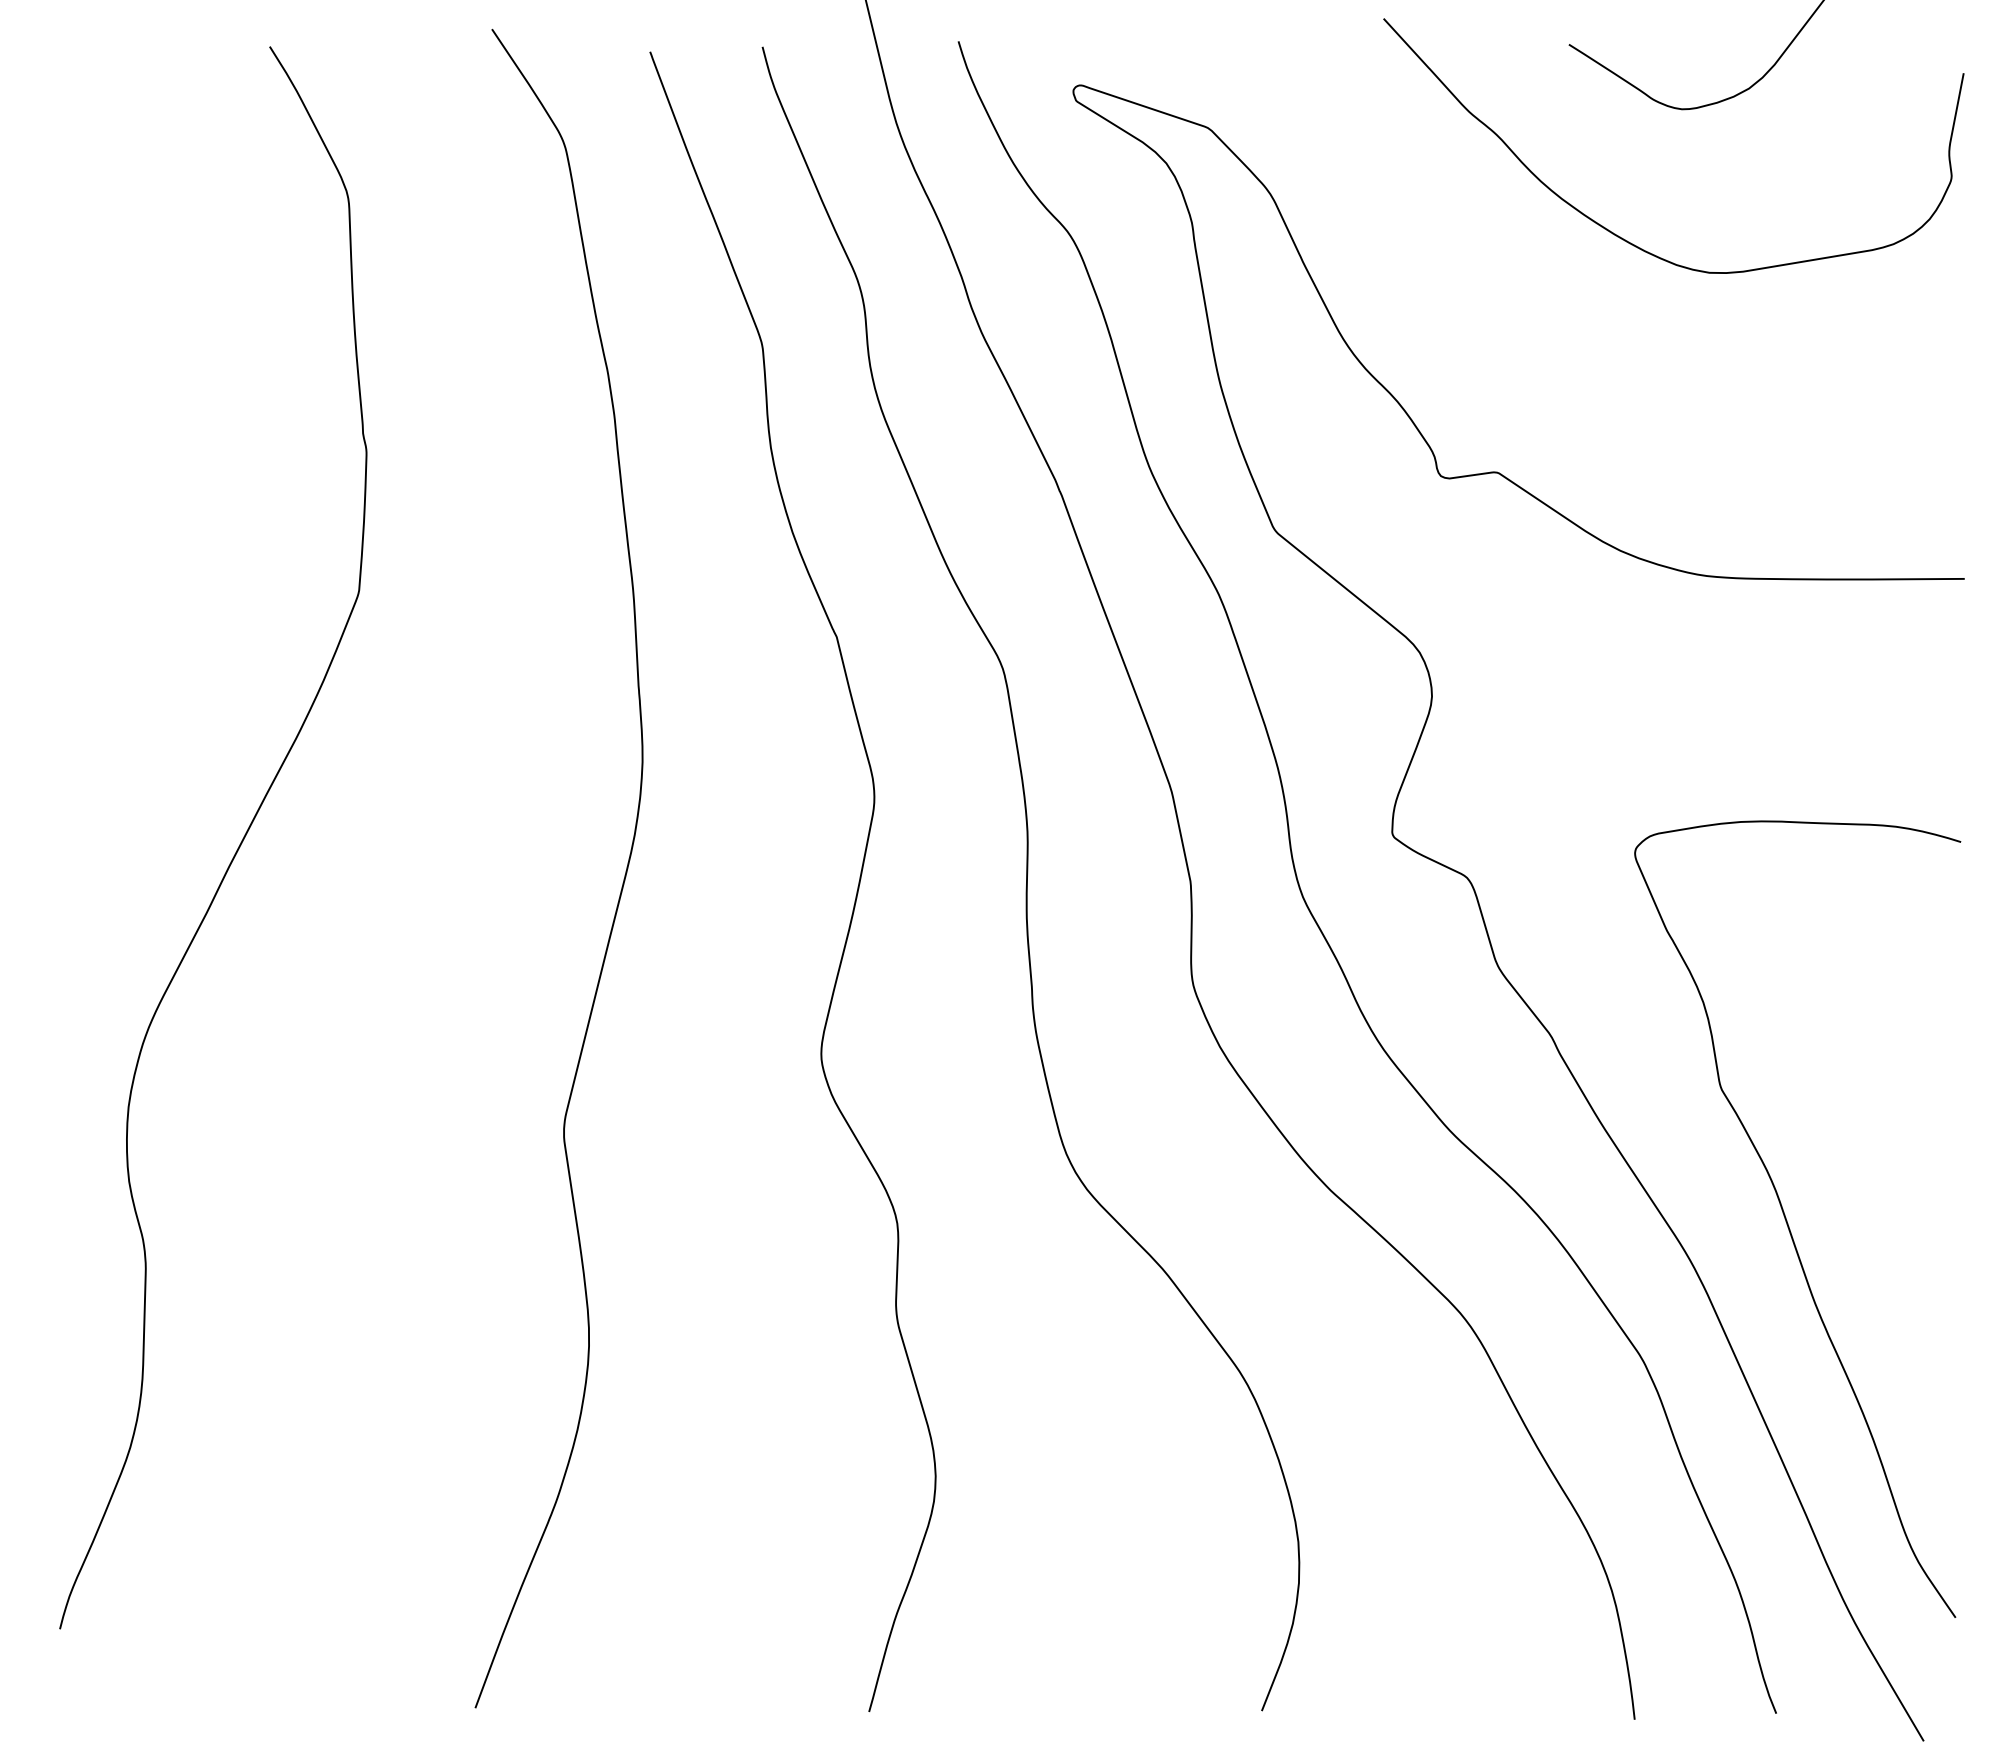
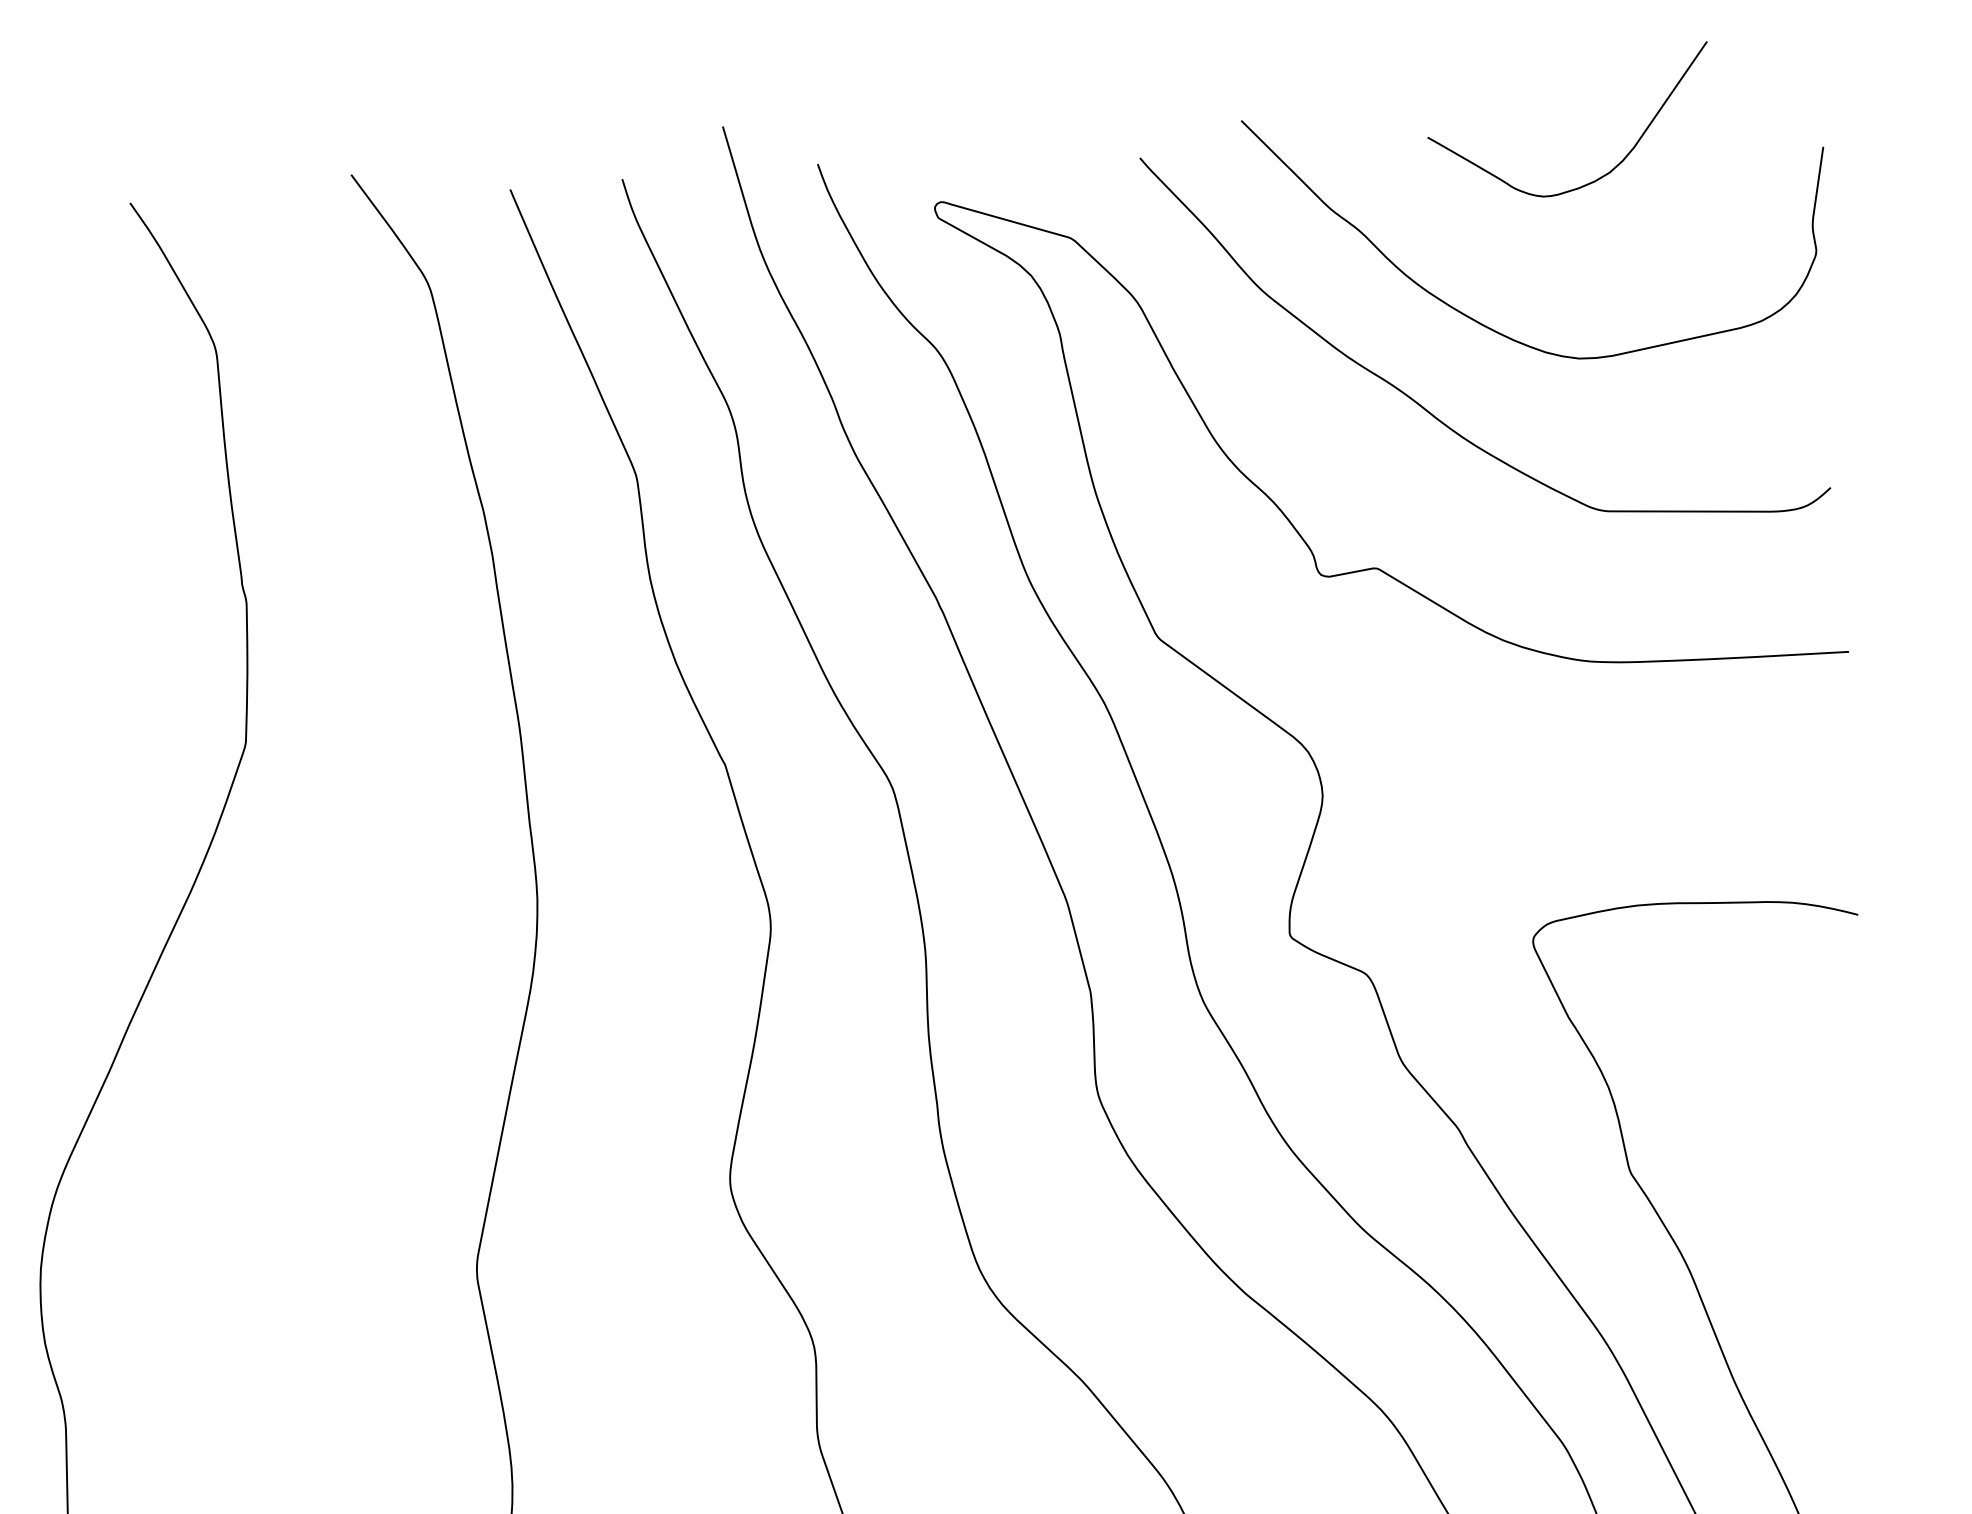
curve: (1554, 315) -> (1426, 408), added

